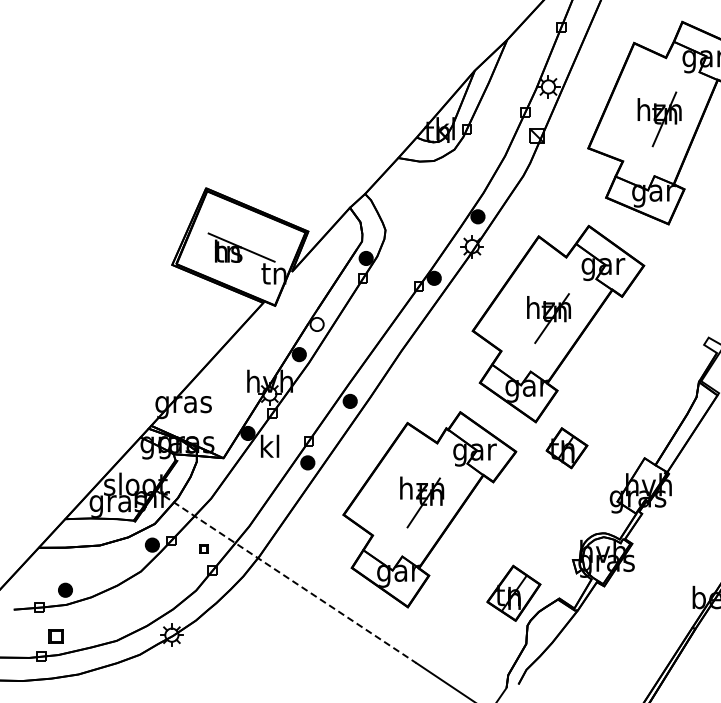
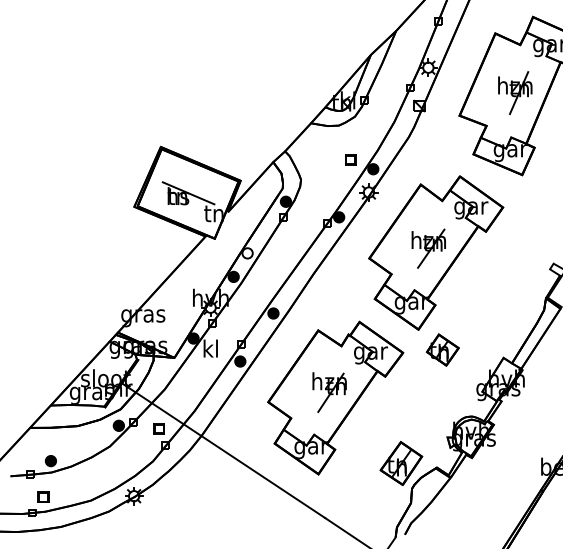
part: (448, 205) -> (350, 160), added
part: (203, 549) -> (158, 429), size x1.67
line: (285, 576) -> (222, 450), dashed -> solid

